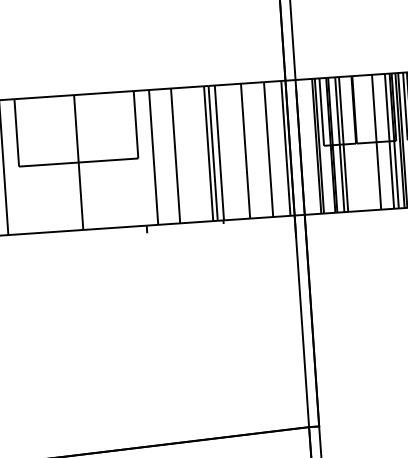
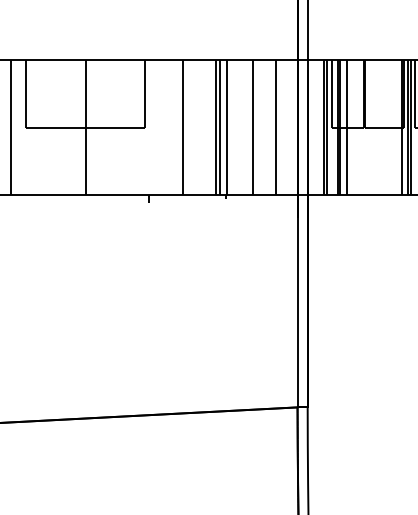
line: (376, 141) -> (384, 127), removed
line: (389, 141) -> (397, 127), removed
line: (343, 144) -> (351, 127), removed
line: (285, 148) -> (293, 127), removed
line: (153, 157) -> (160, 127), removed

